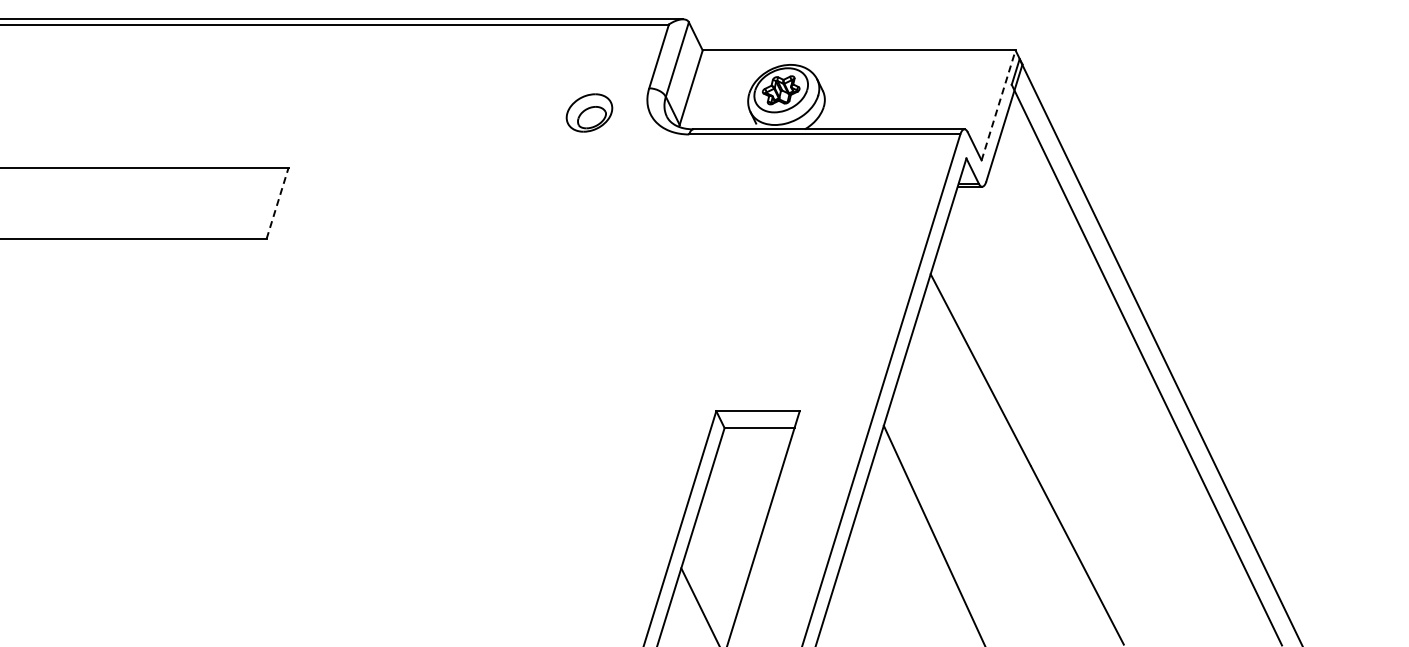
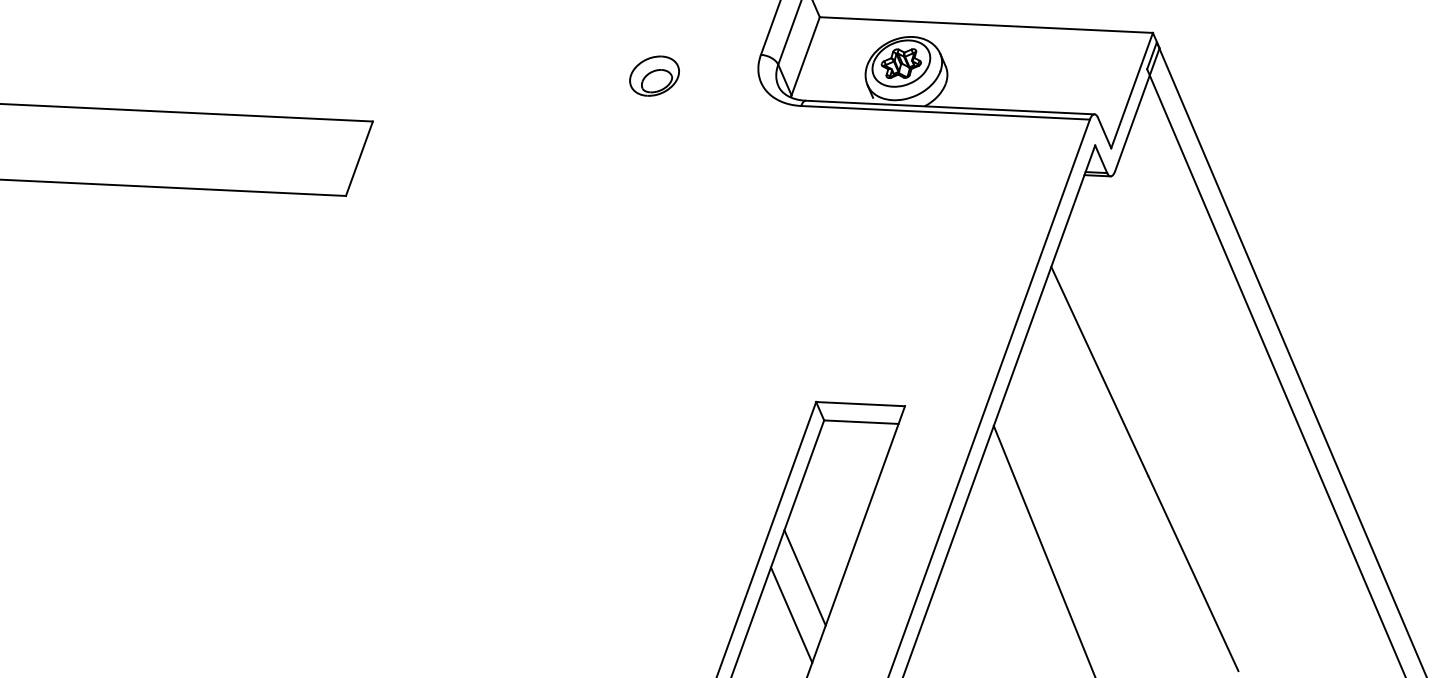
line: (998, 105) -> (1131, 90), dashed -> solid
part: (589, 112) -> (654, 75), moved
line: (277, 202) -> (359, 157), dashed -> solid
line: (713, 576) -> (804, 577), added

